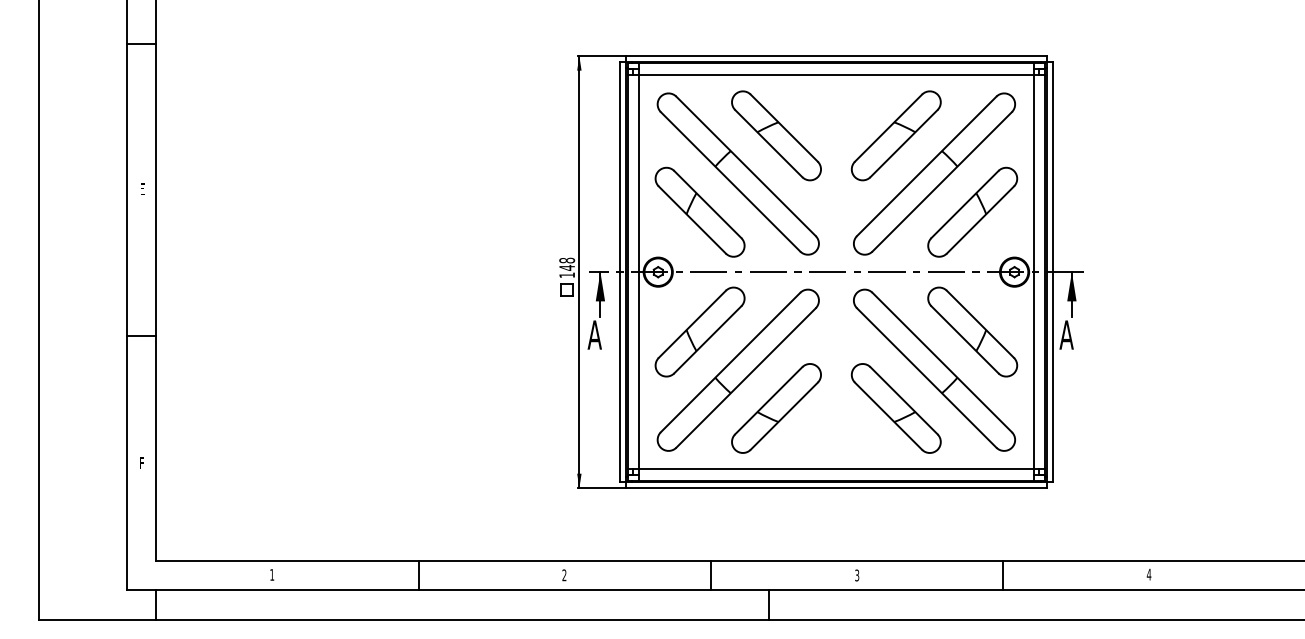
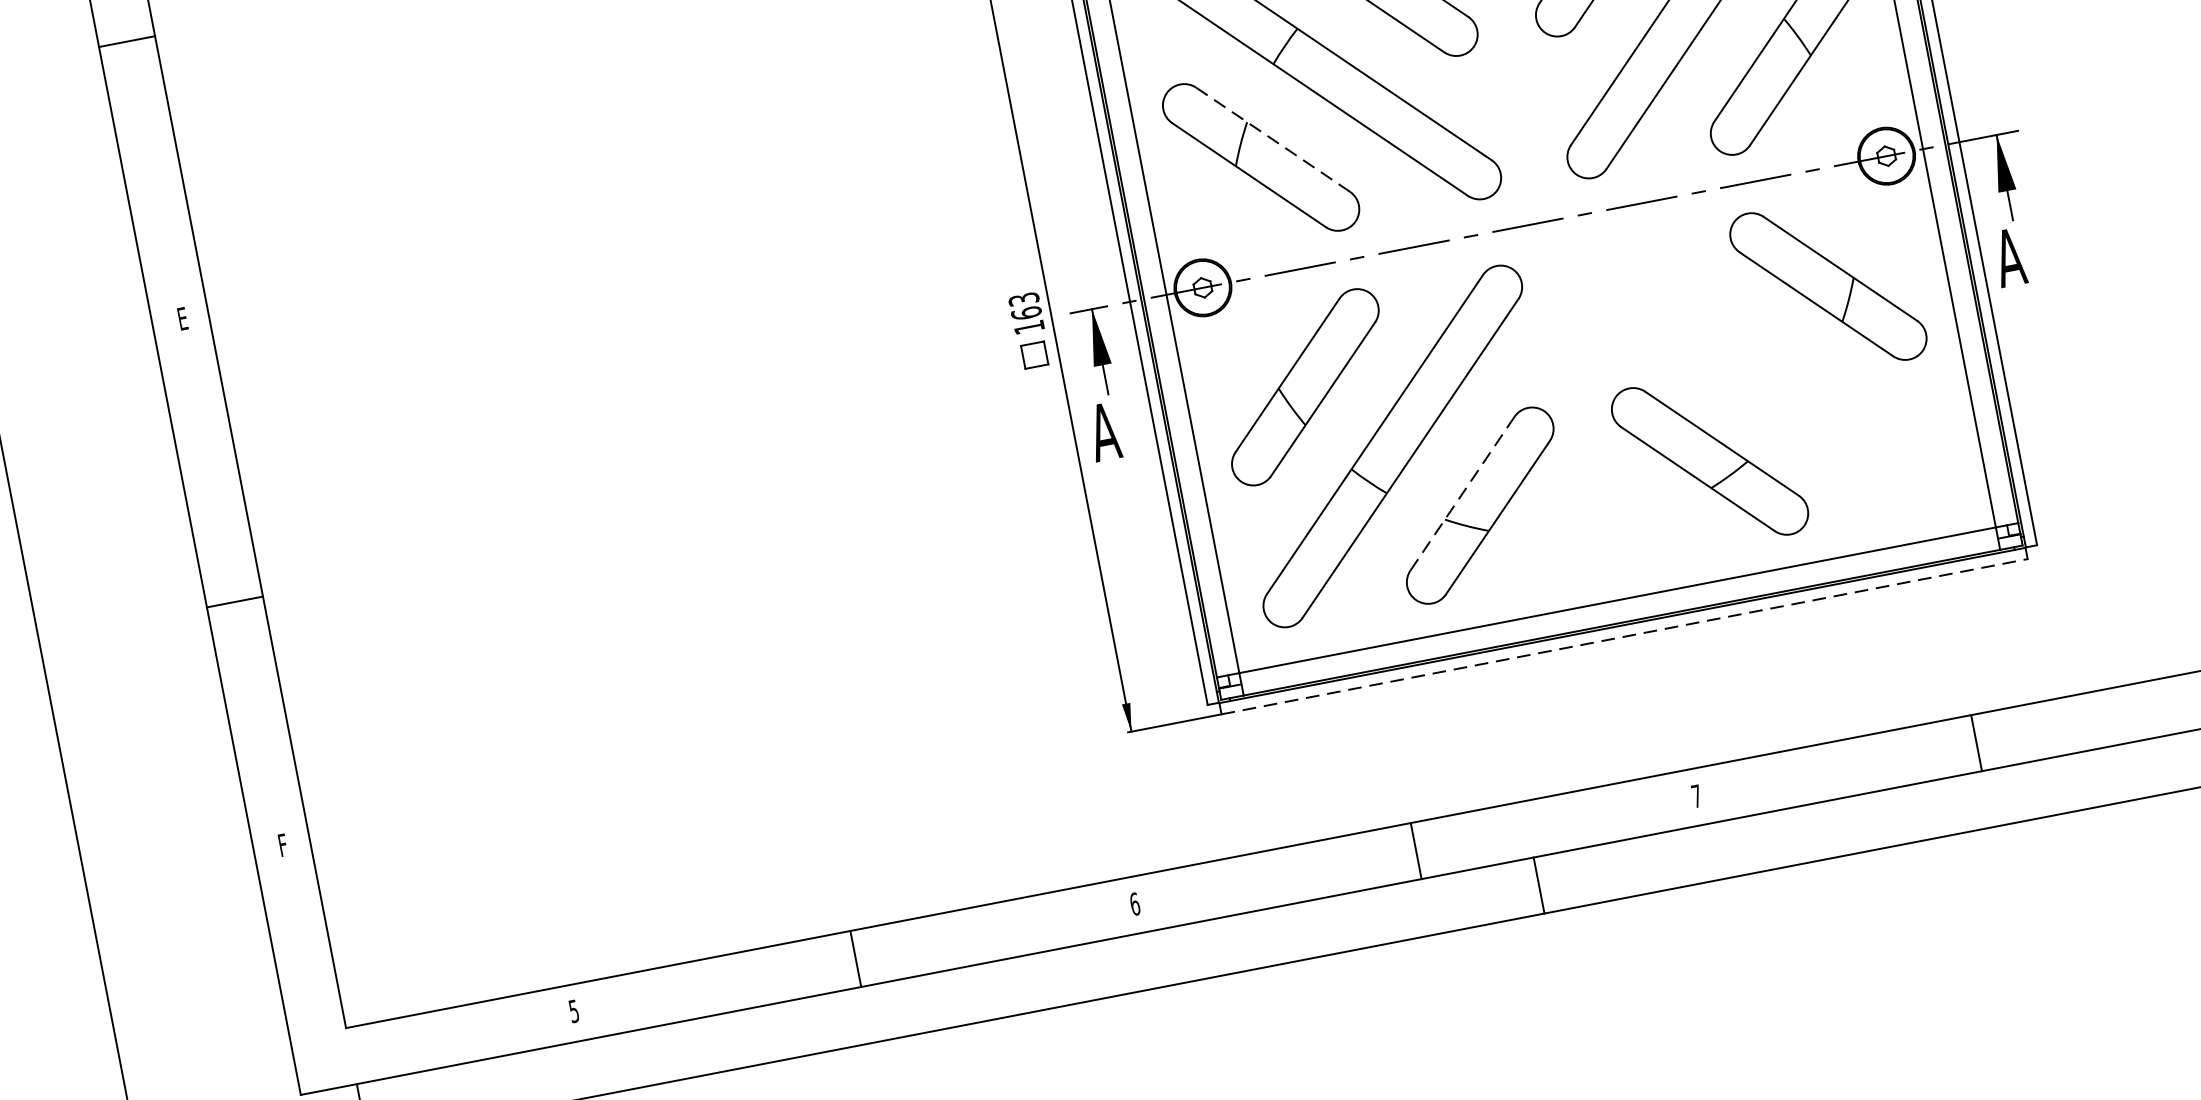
line: (708, 204) -> (1274, 139), solid -> dashed
text: (567, 263) -> (1025, 304), 148 -> 163
part: (934, 369) -> (1768, 372), removed
line: (769, 400) -> (1463, 492), solid -> dashed
line: (836, 488) -> (1624, 637), solid -> dashed
text: (272, 574) -> (574, 1010), 1 -> 5
text: (564, 575) -> (1135, 904), 2 -> 6
text: (857, 575) -> (1697, 796), 3 -> 7

